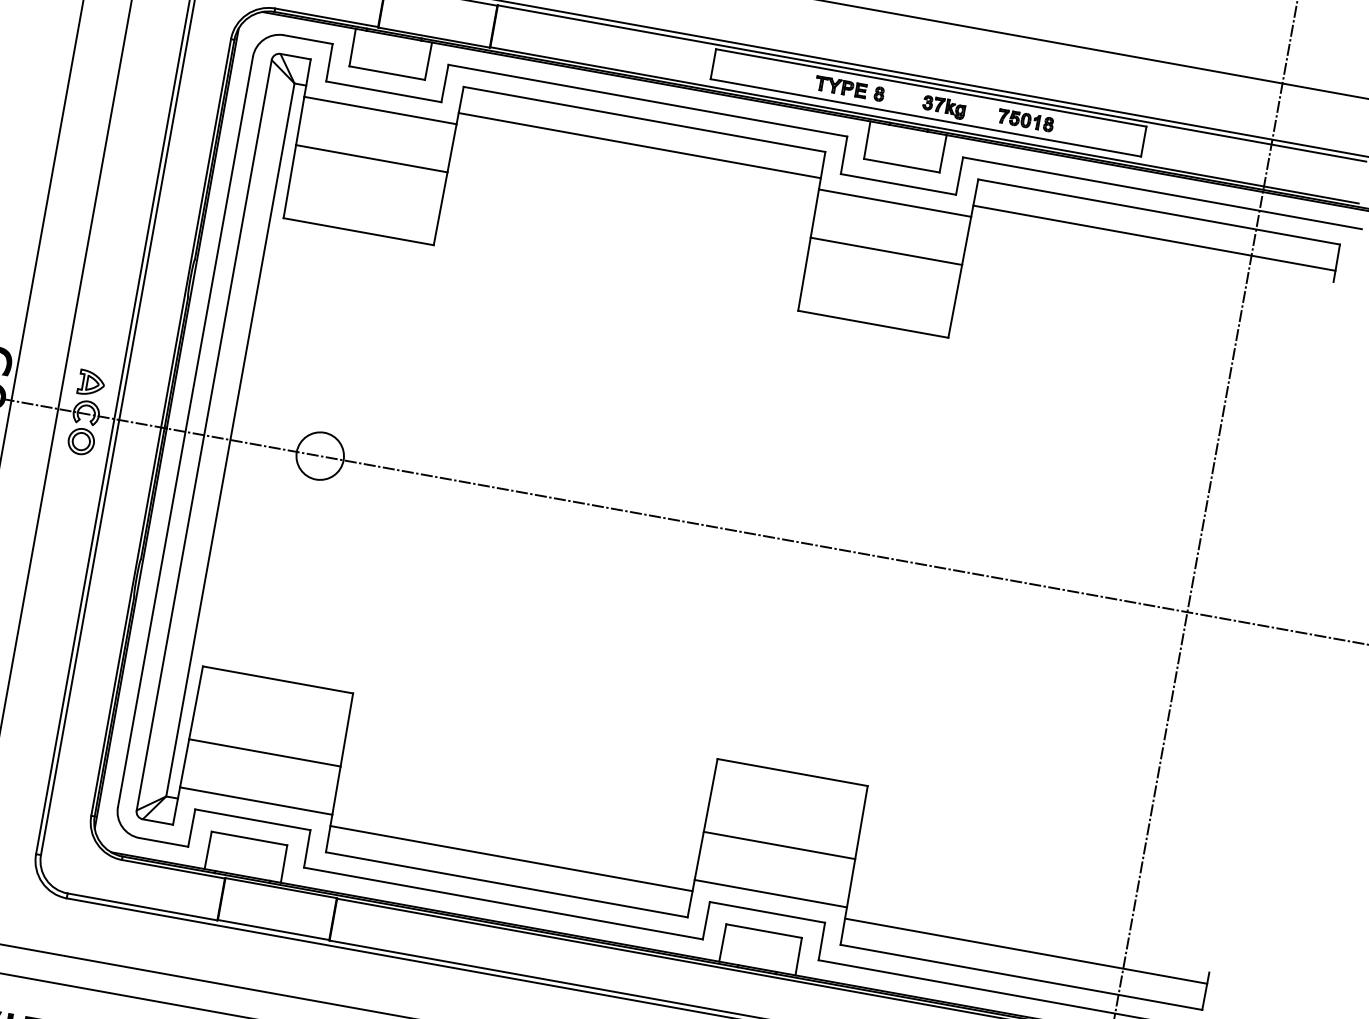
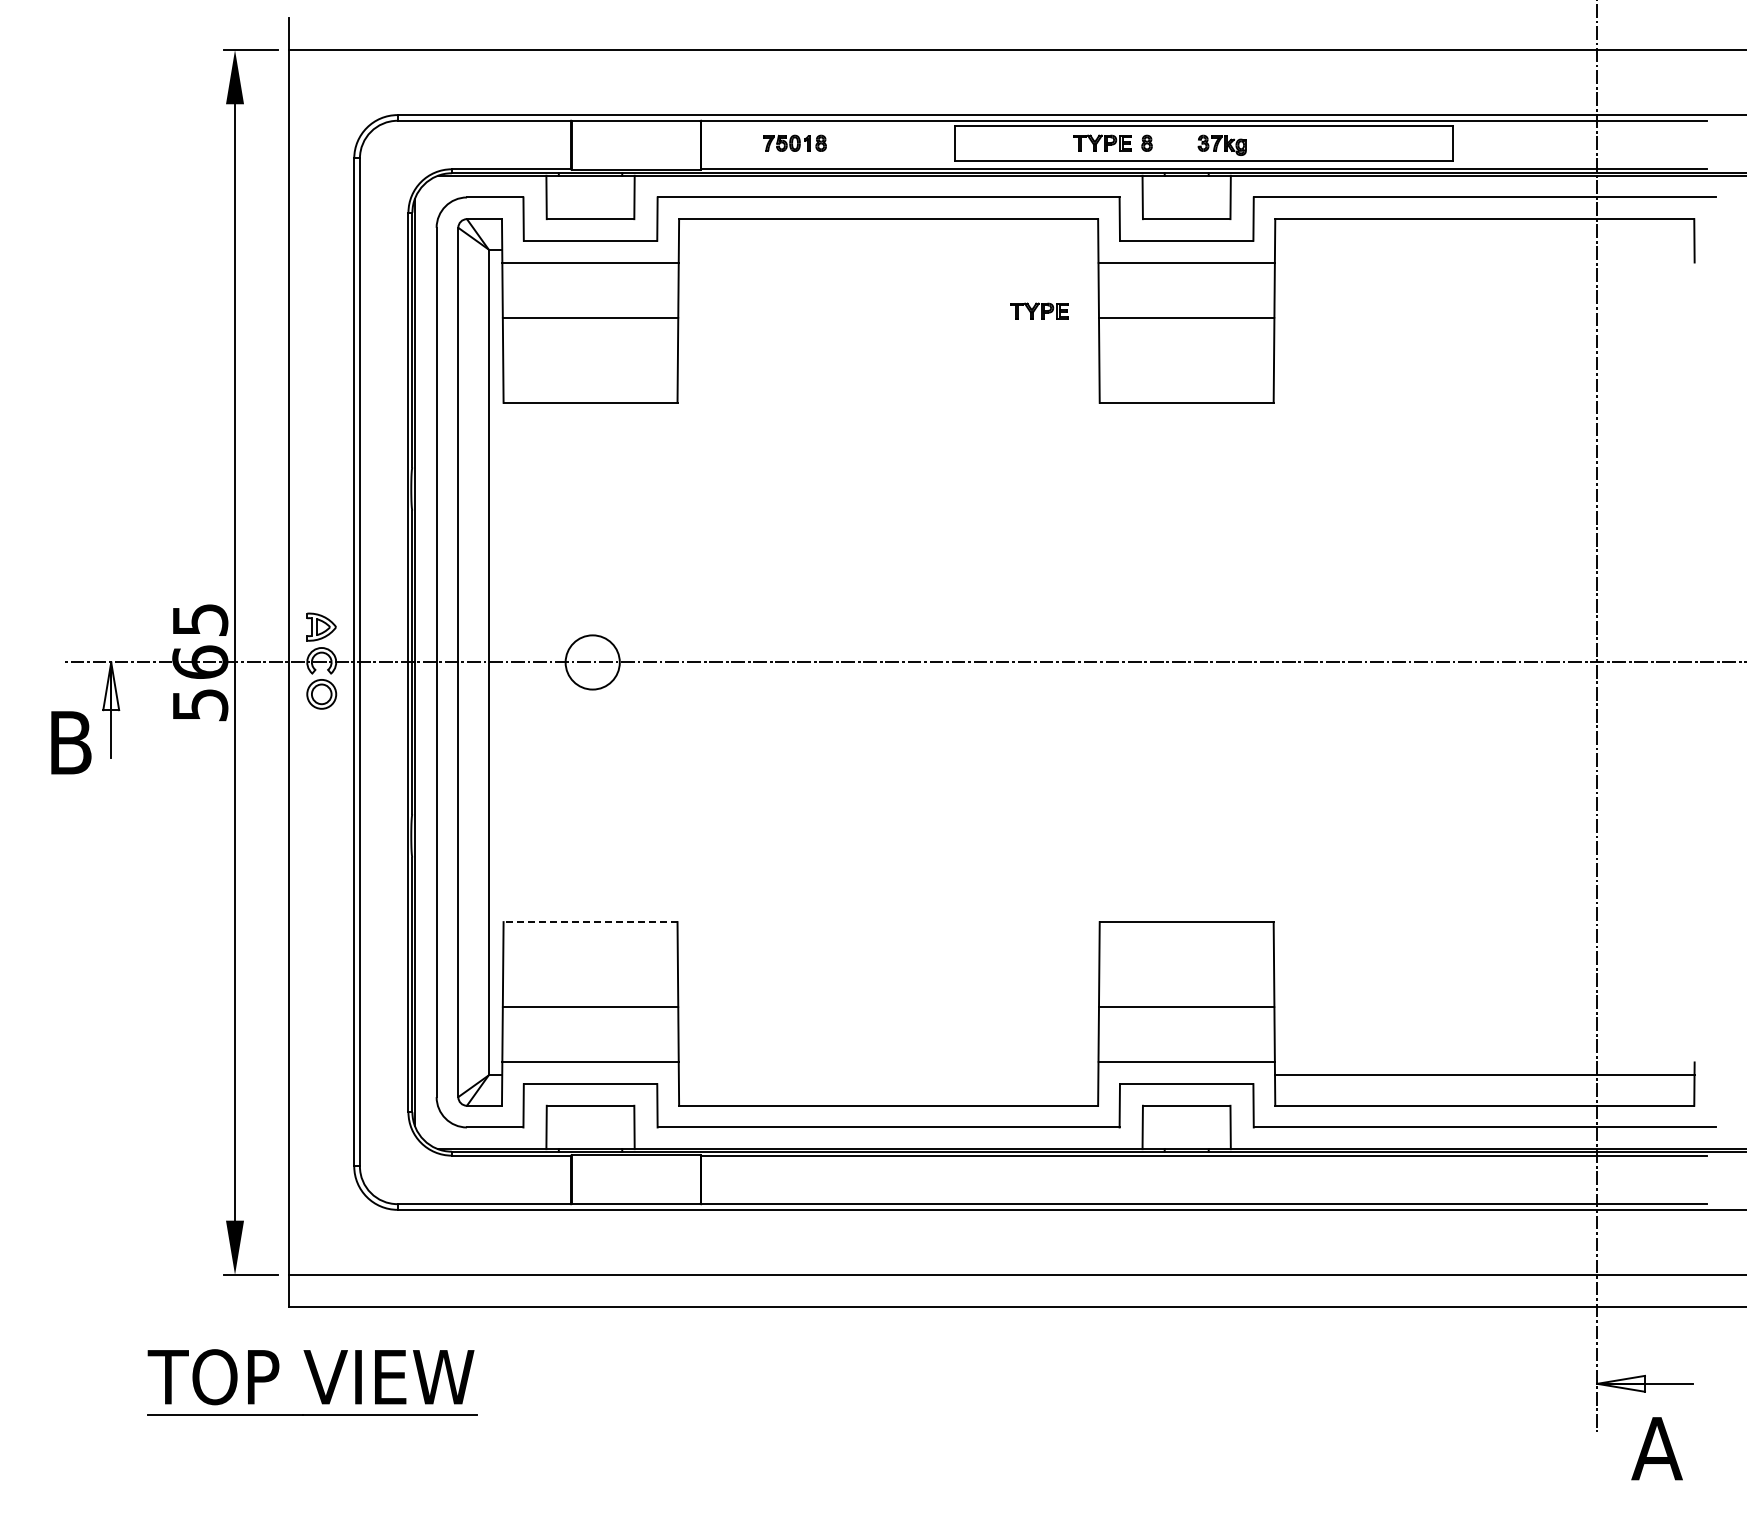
part: (1025, 119) -> (794, 142), moved
line: (639, 145) -> (888, 249), removed
part: (760, 221) -> (1039, 310), added
line: (1154, 238) -> (1484, 249), removed
line: (277, 680) -> (590, 922), solid -> dashed
line: (511, 858) -> (888, 1075), removed

